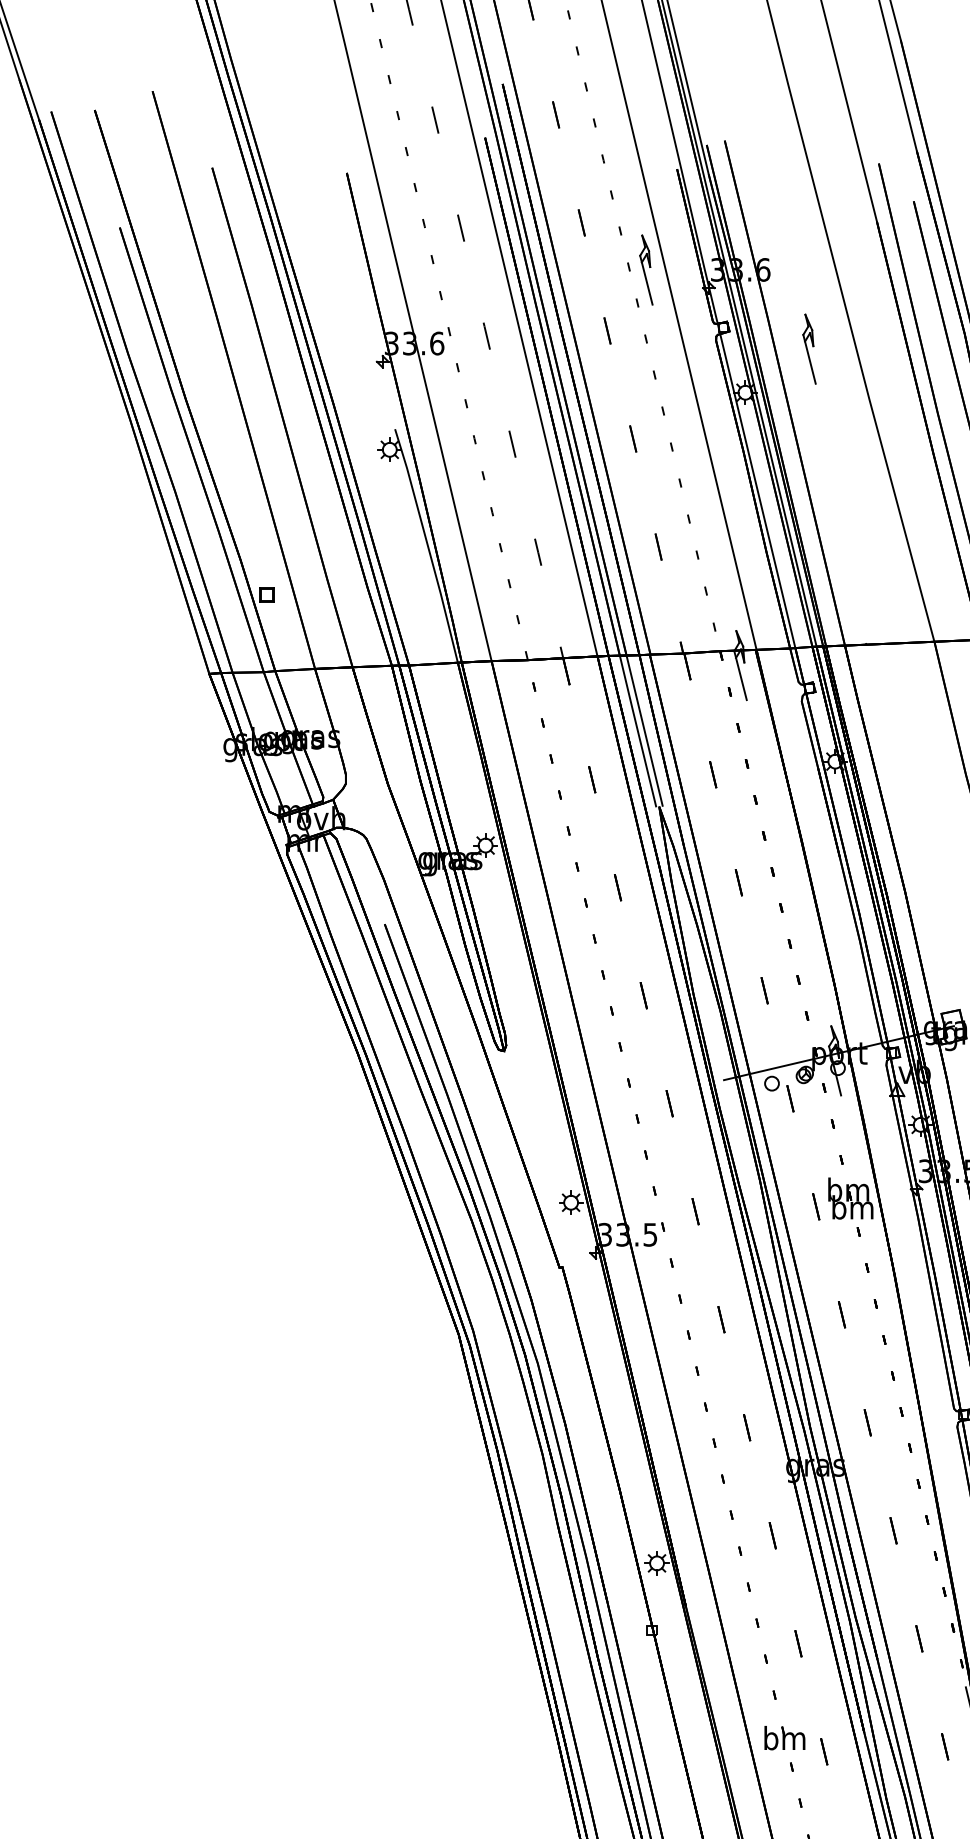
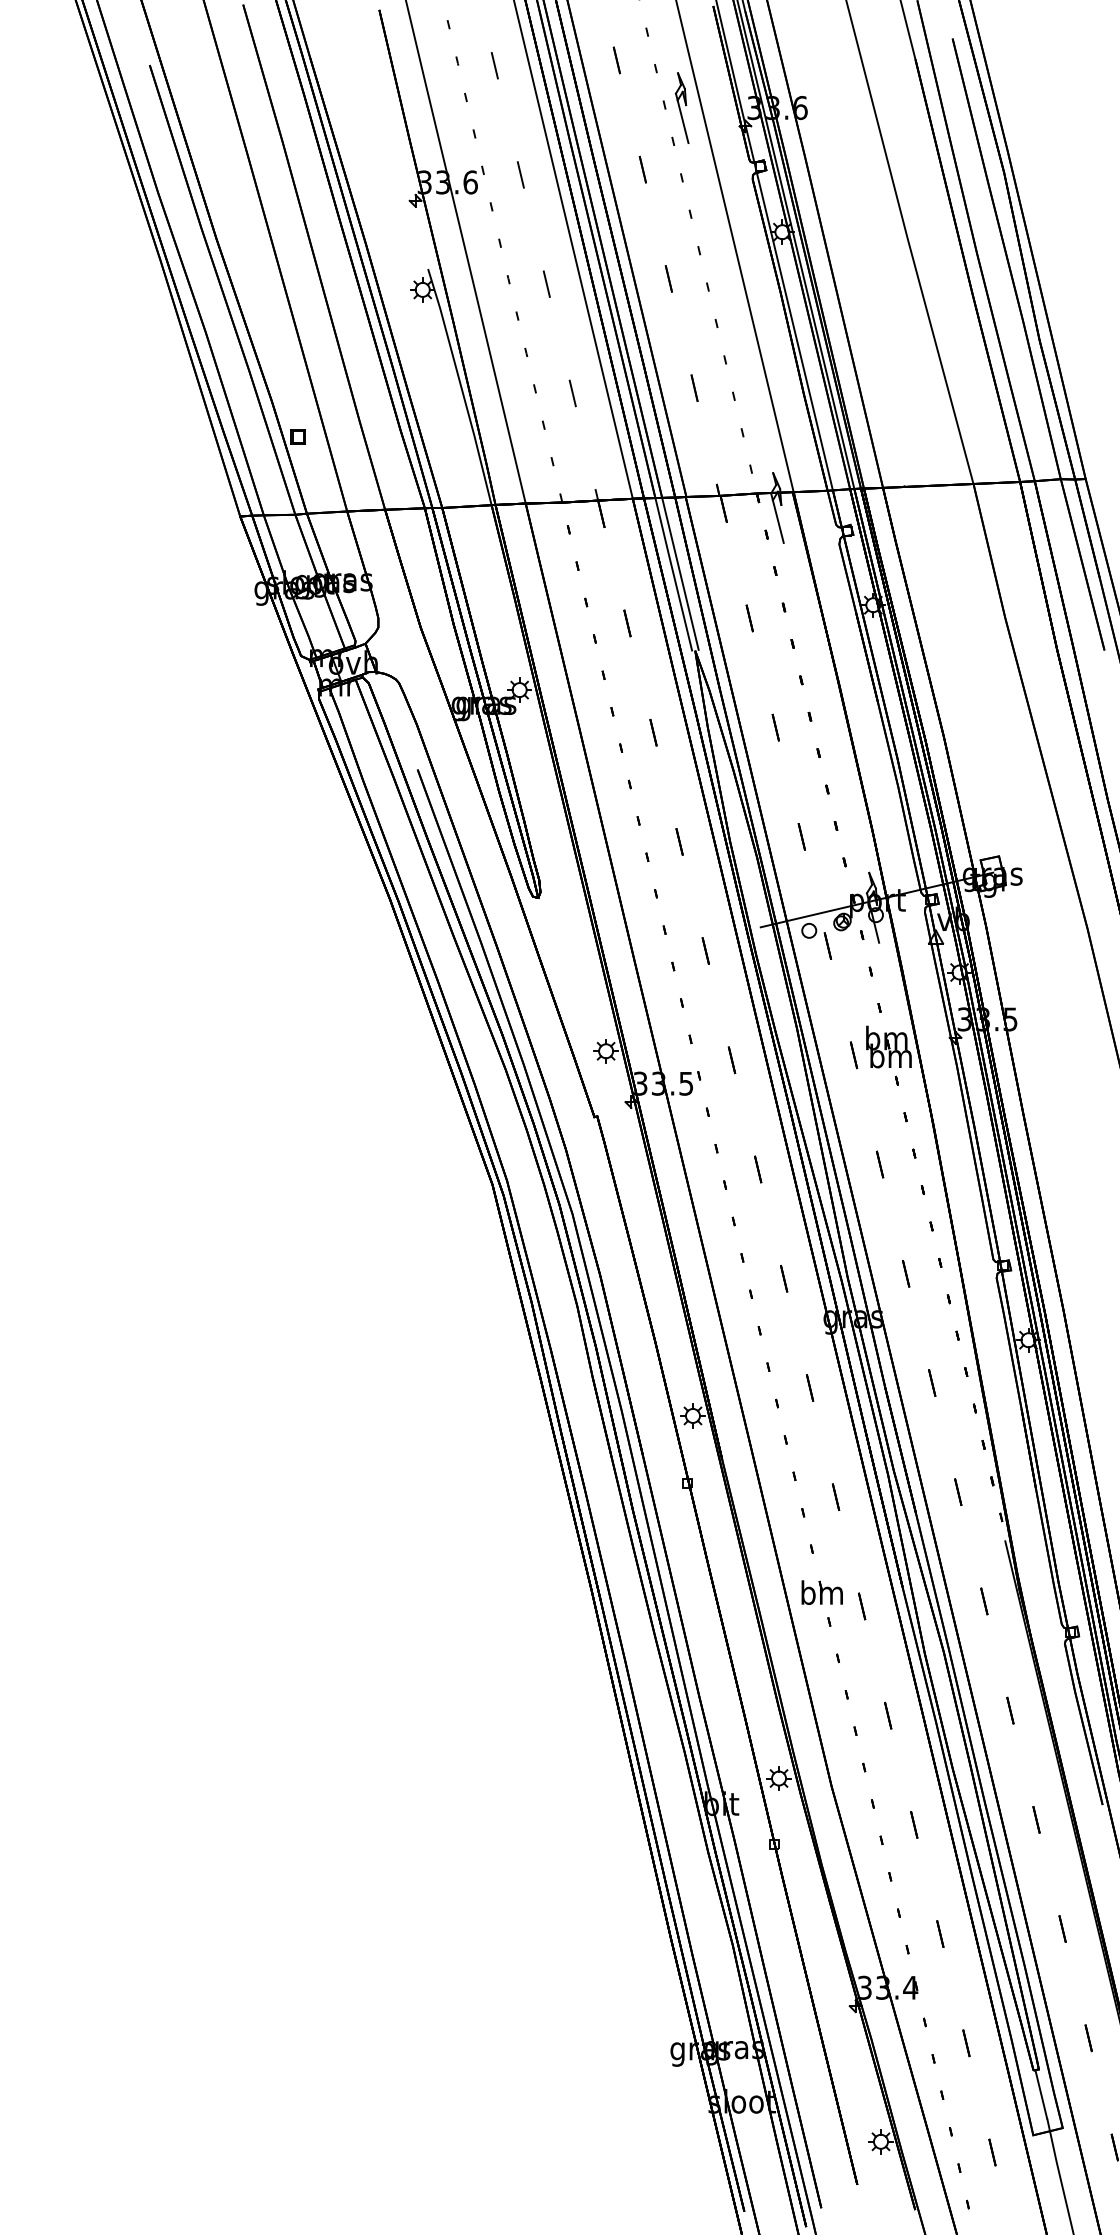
part: (808, 348) -> (846, 187), removed

